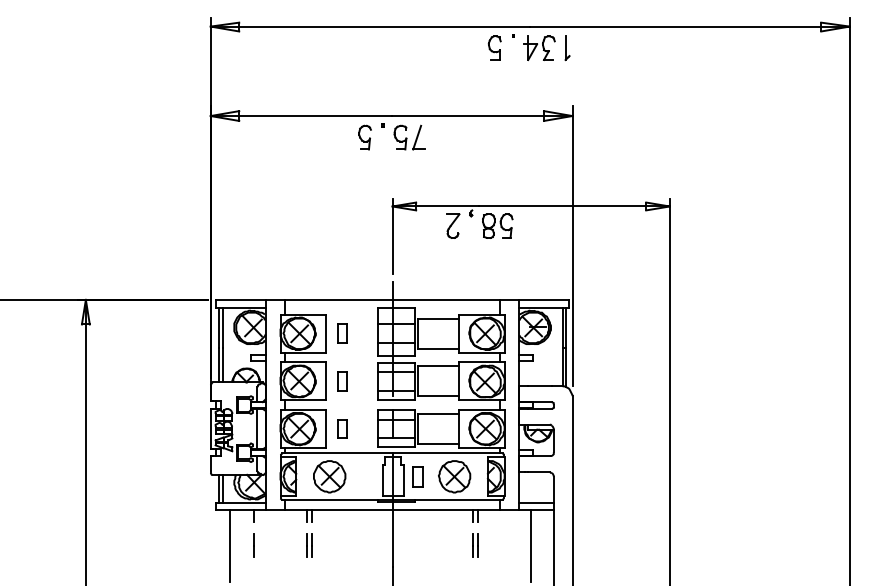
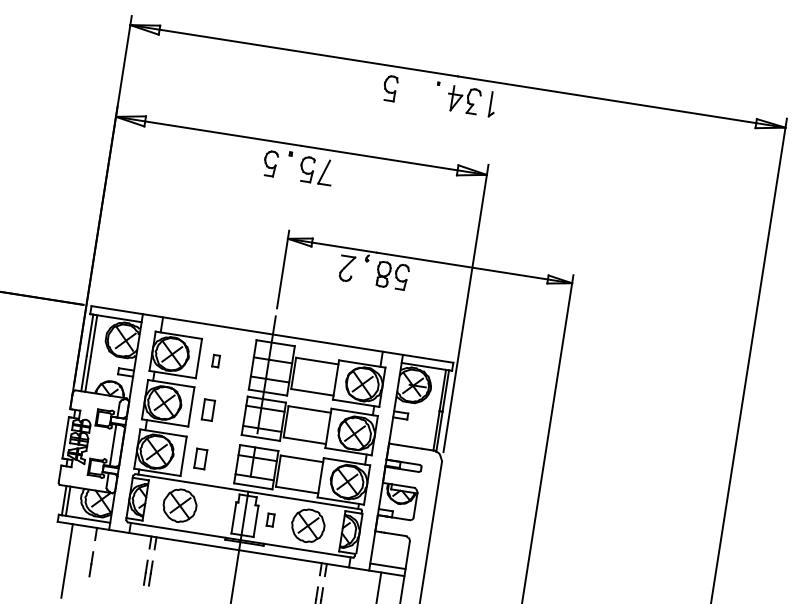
part: (494, 47) -> (390, 87), moved
part: (342, 333) -> (216, 360), size x0.6
part: (417, 476) -> (270, 519), size x0.6

